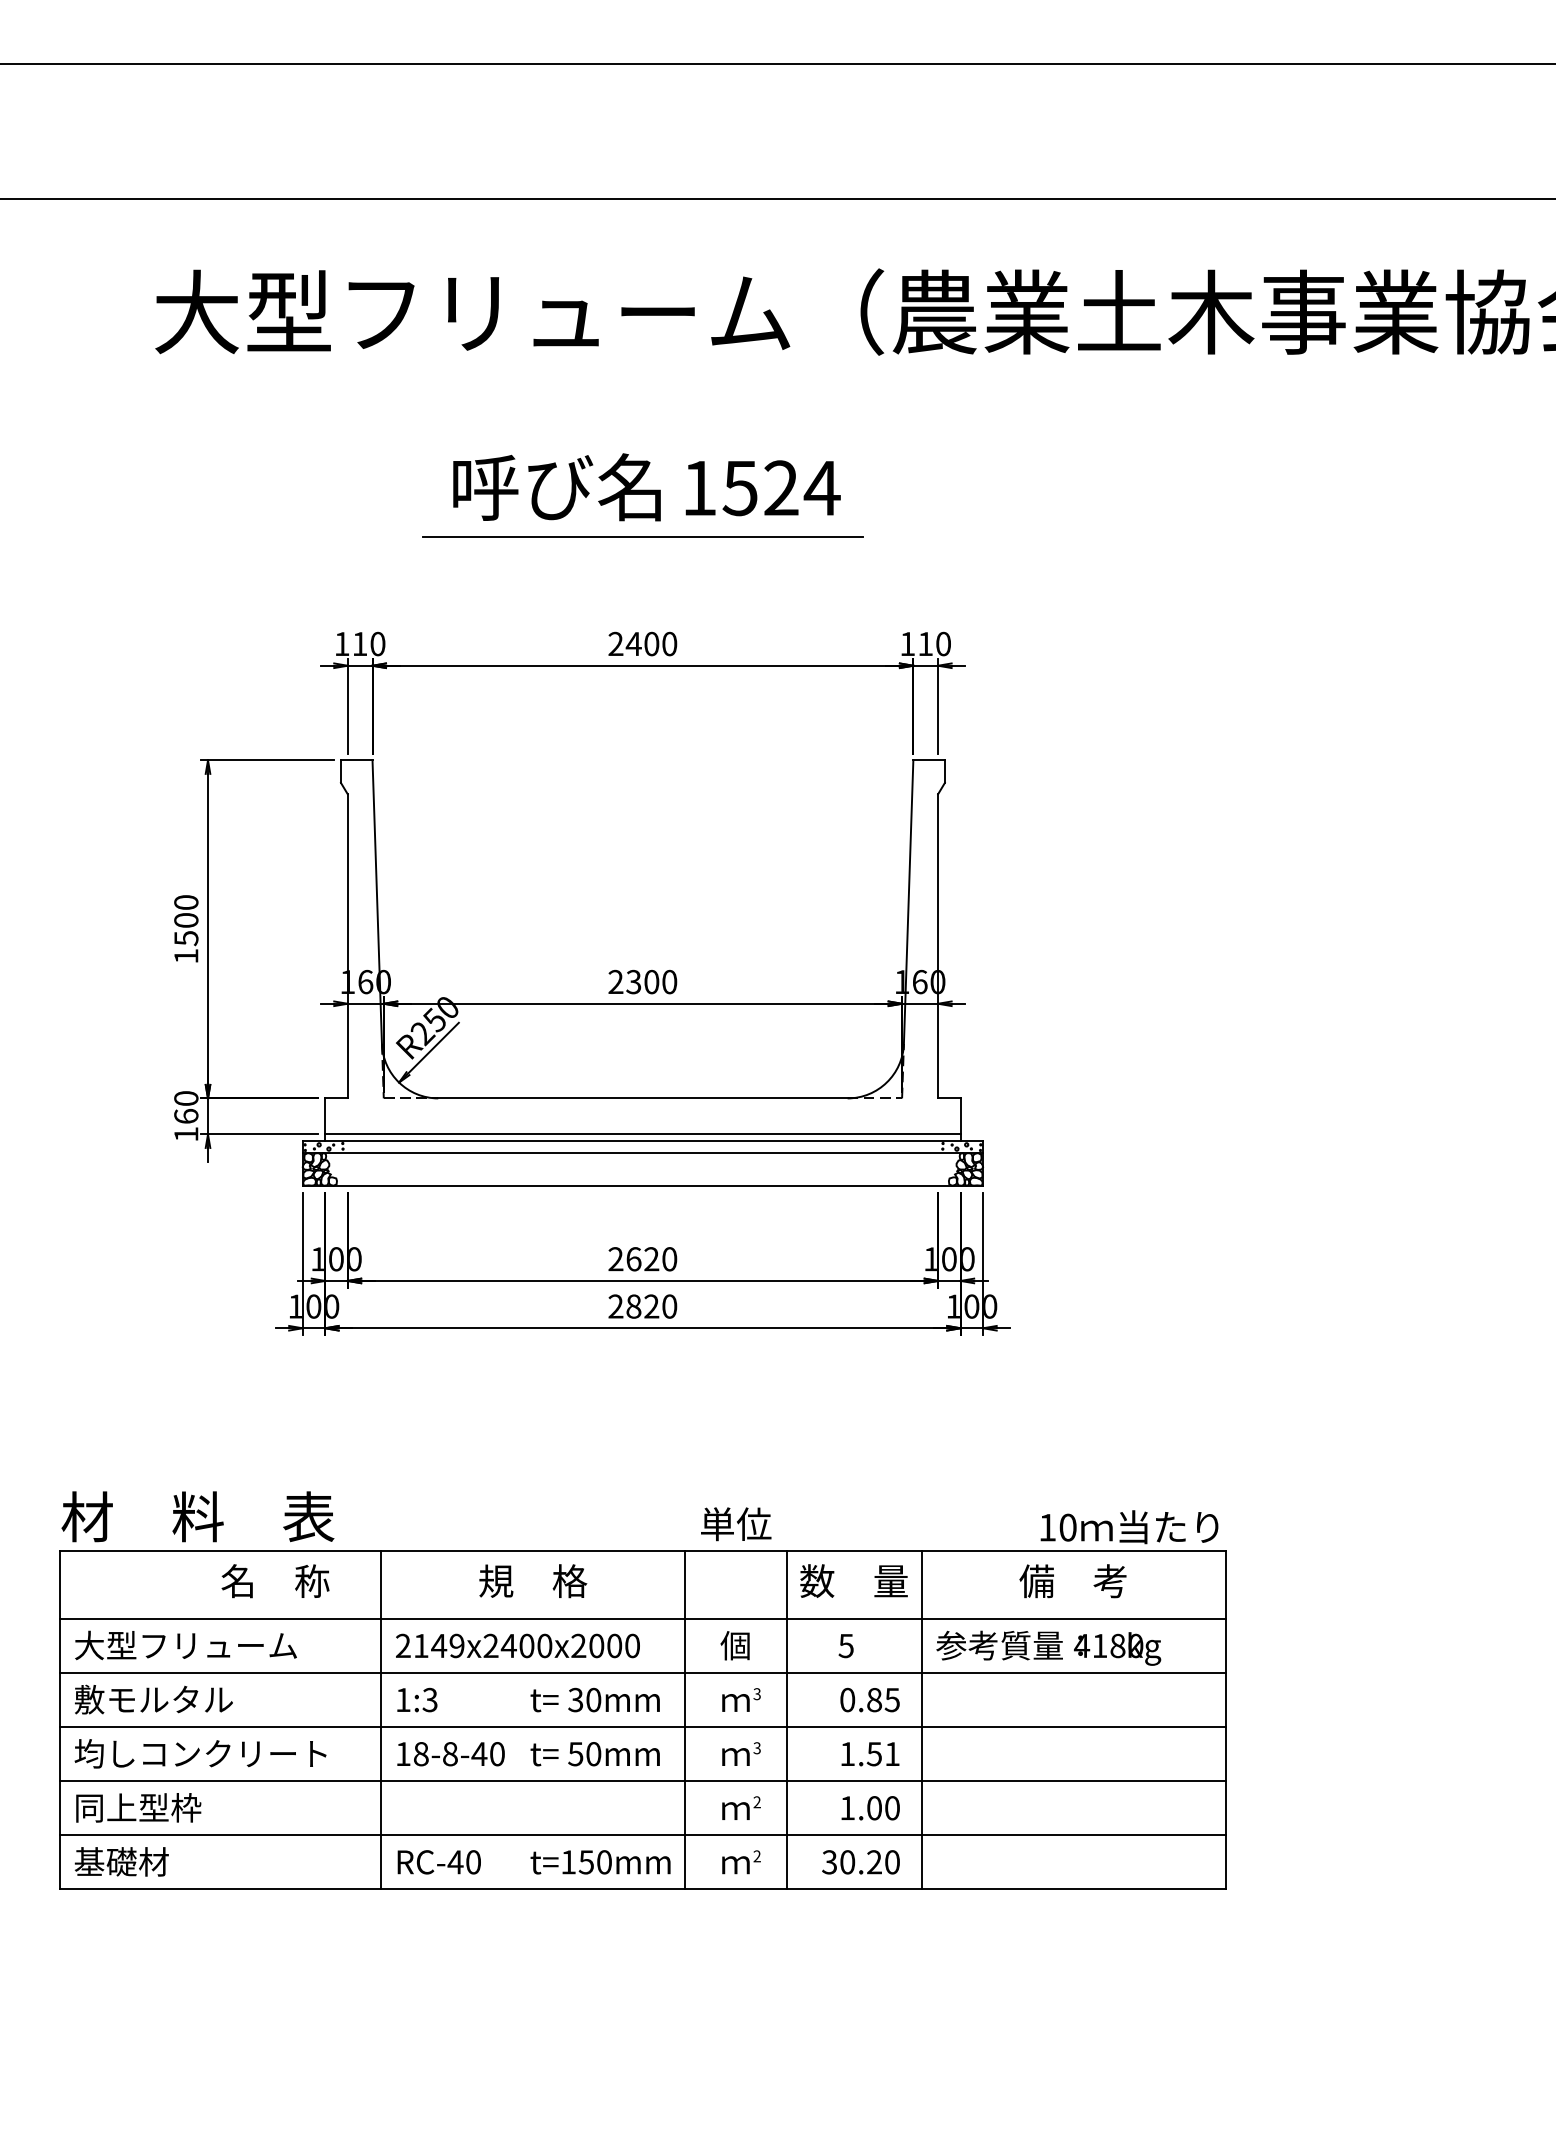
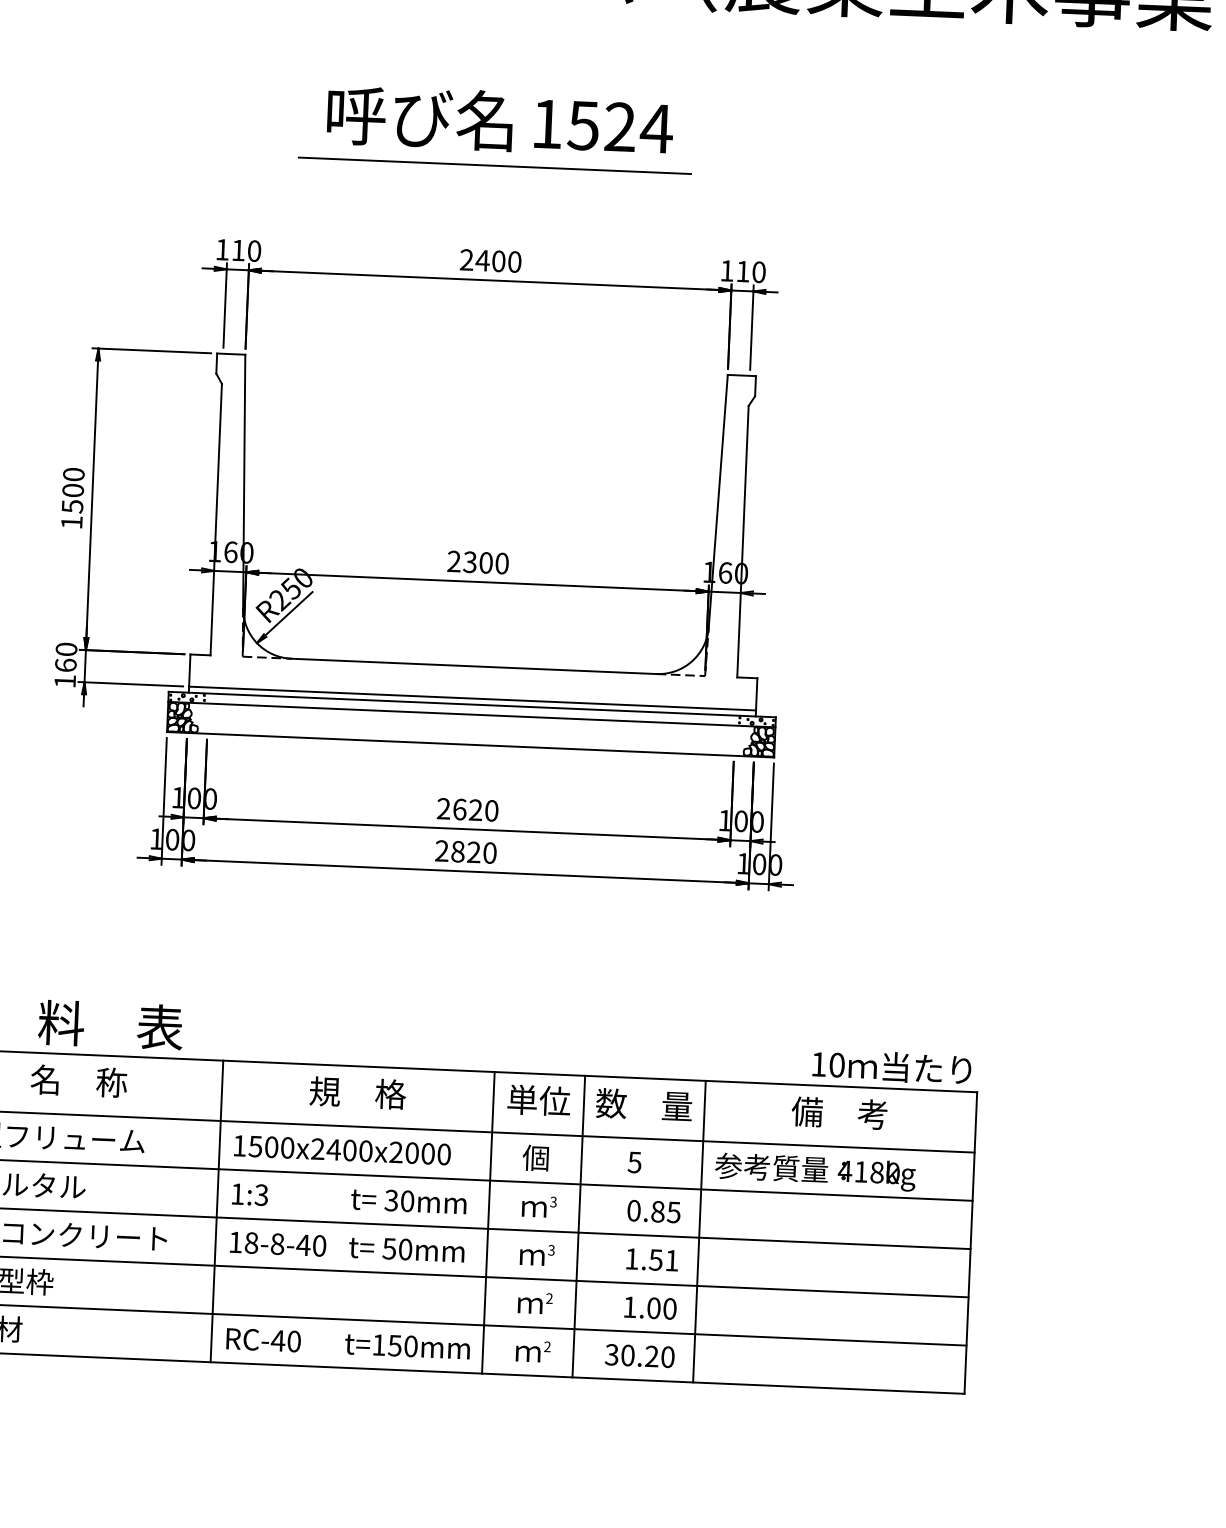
text: (736, 1524) -> (539, 1100), moved
text: (275, 1581) -> (78, 1081), moved
text: (430, 1645) -> (263, 1146), 2149x2400x2000 -> 1500x2400x2000

